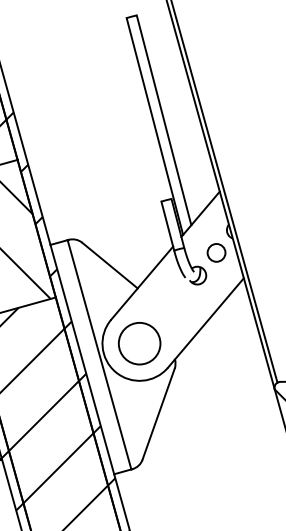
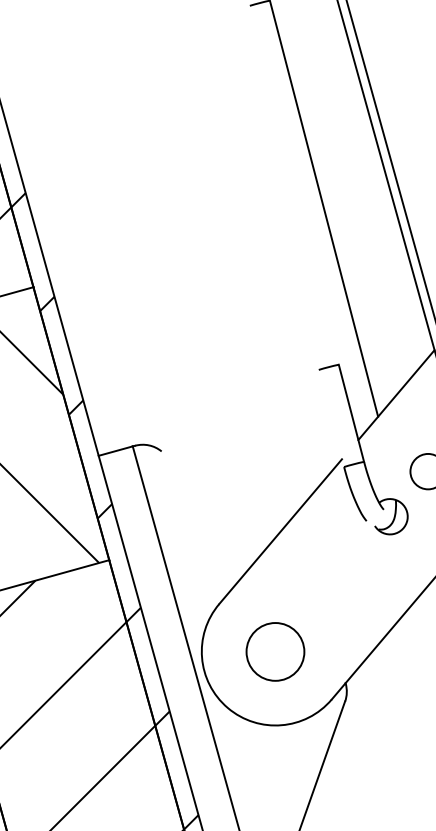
line: (154, 126) -> (305, 220), removed
line: (167, 225) -> (330, 417), removed
line: (109, 265) -> (215, 496), removed
circle: (139, 343) -> (275, 651), size x0.7

